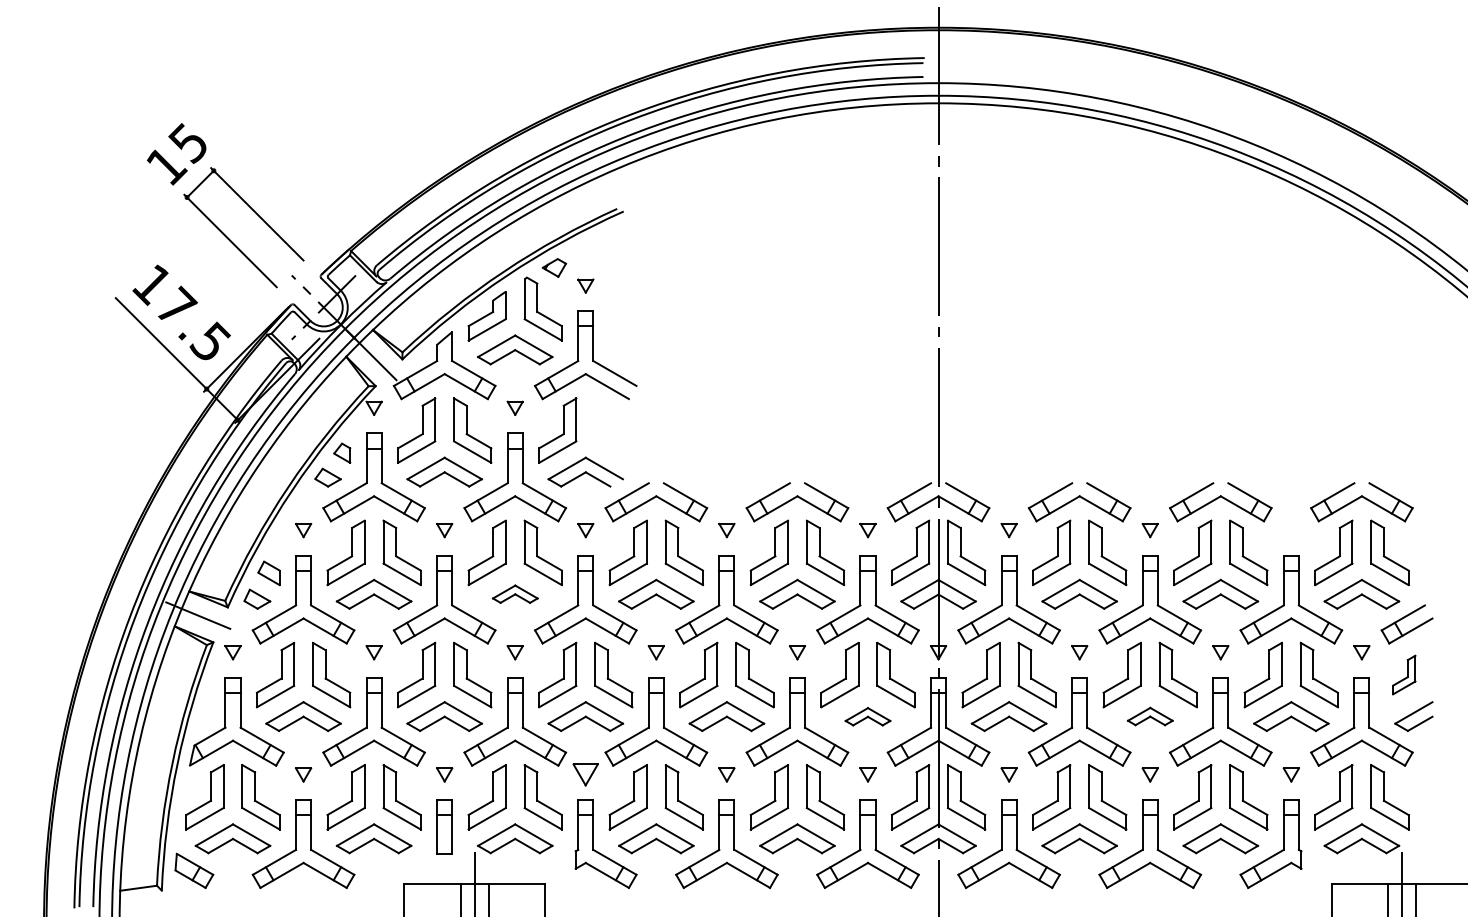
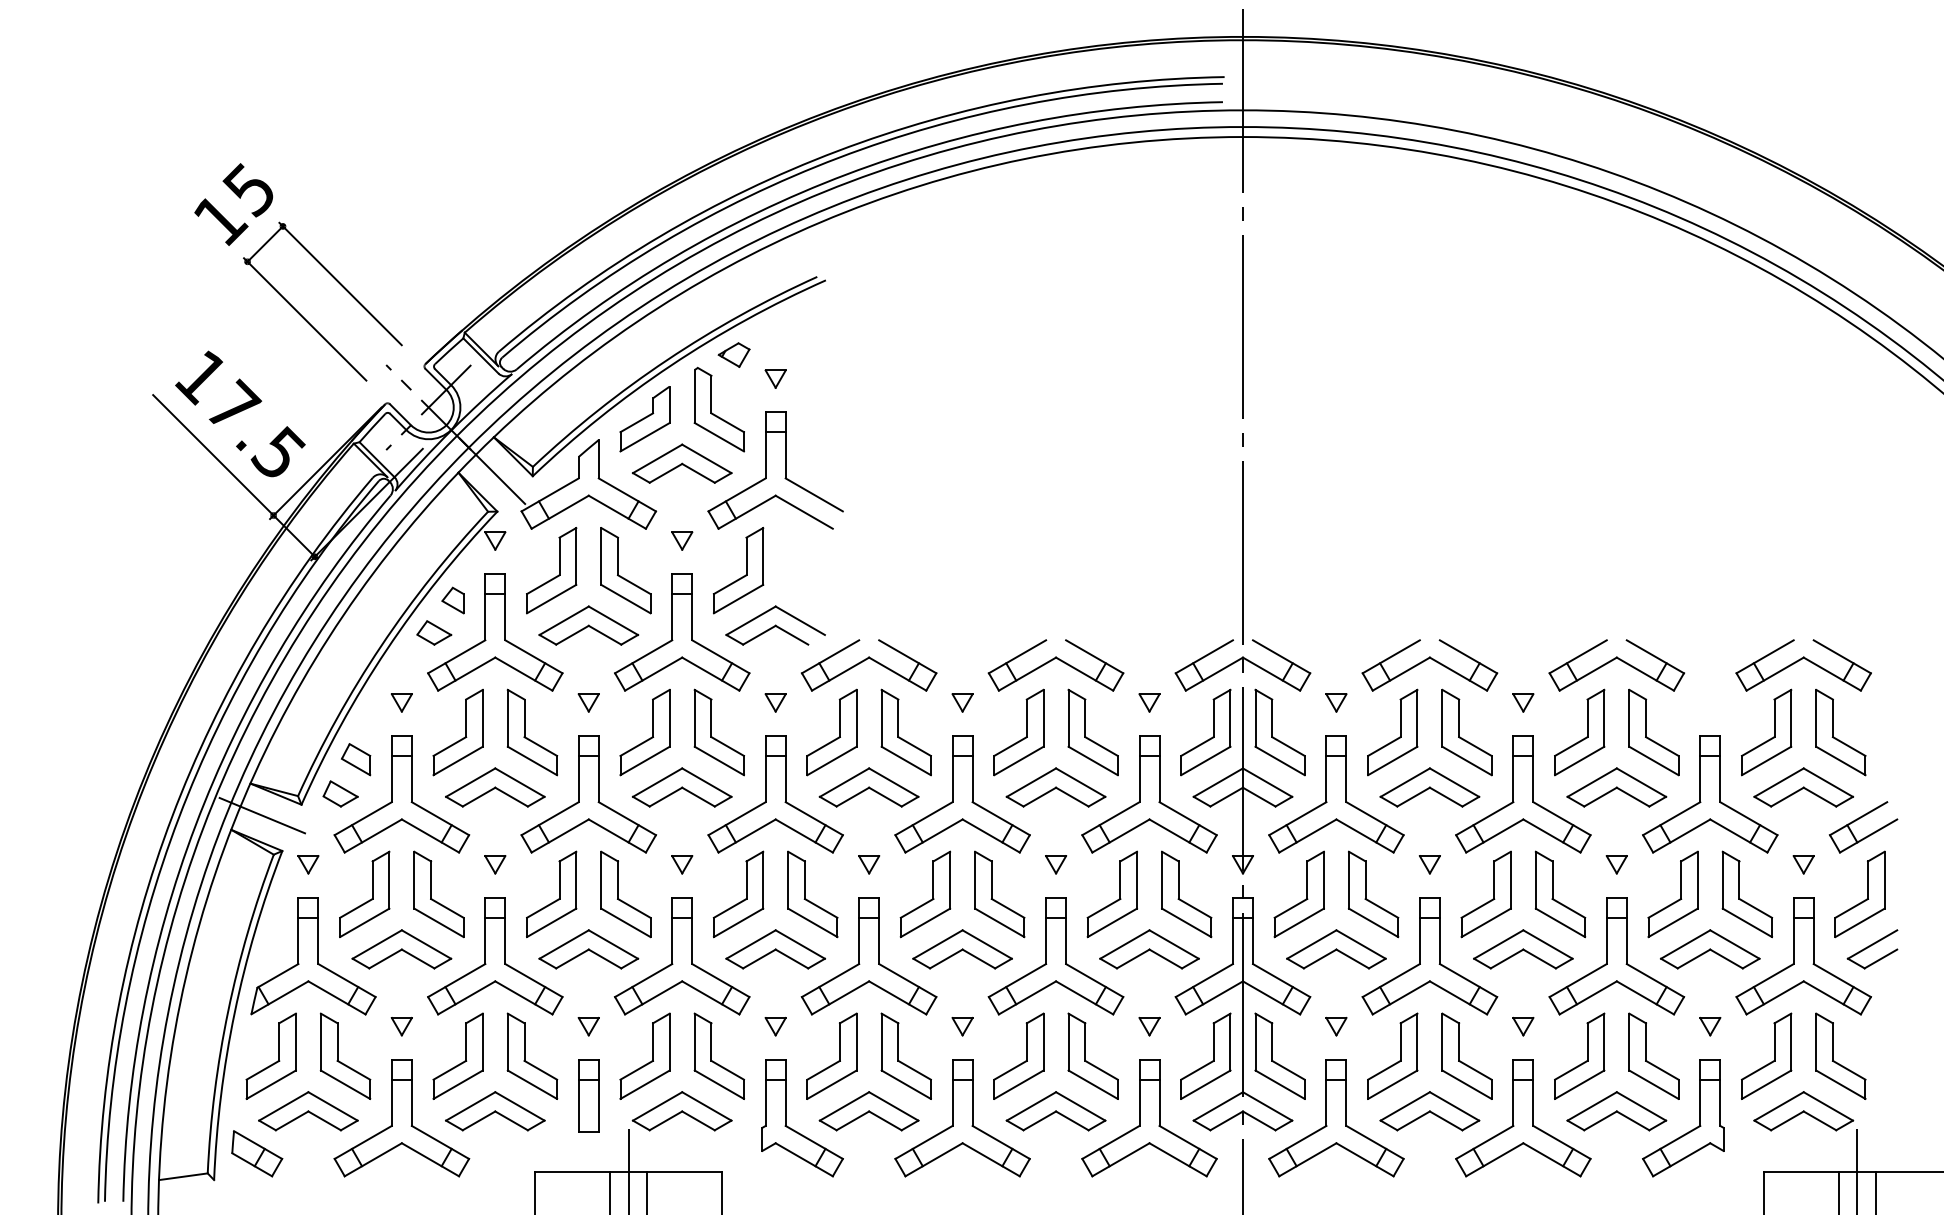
part: (515, 593) -> (682, 786), size x1.67
part: (1403, 674) -> (1858, 893), size x1.67
part: (867, 716) -> (1148, 949), size x1.67
part: (1150, 716) -> (1523, 949), size x1.67
part: (585, 774) -> (775, 1026), size x0.62

